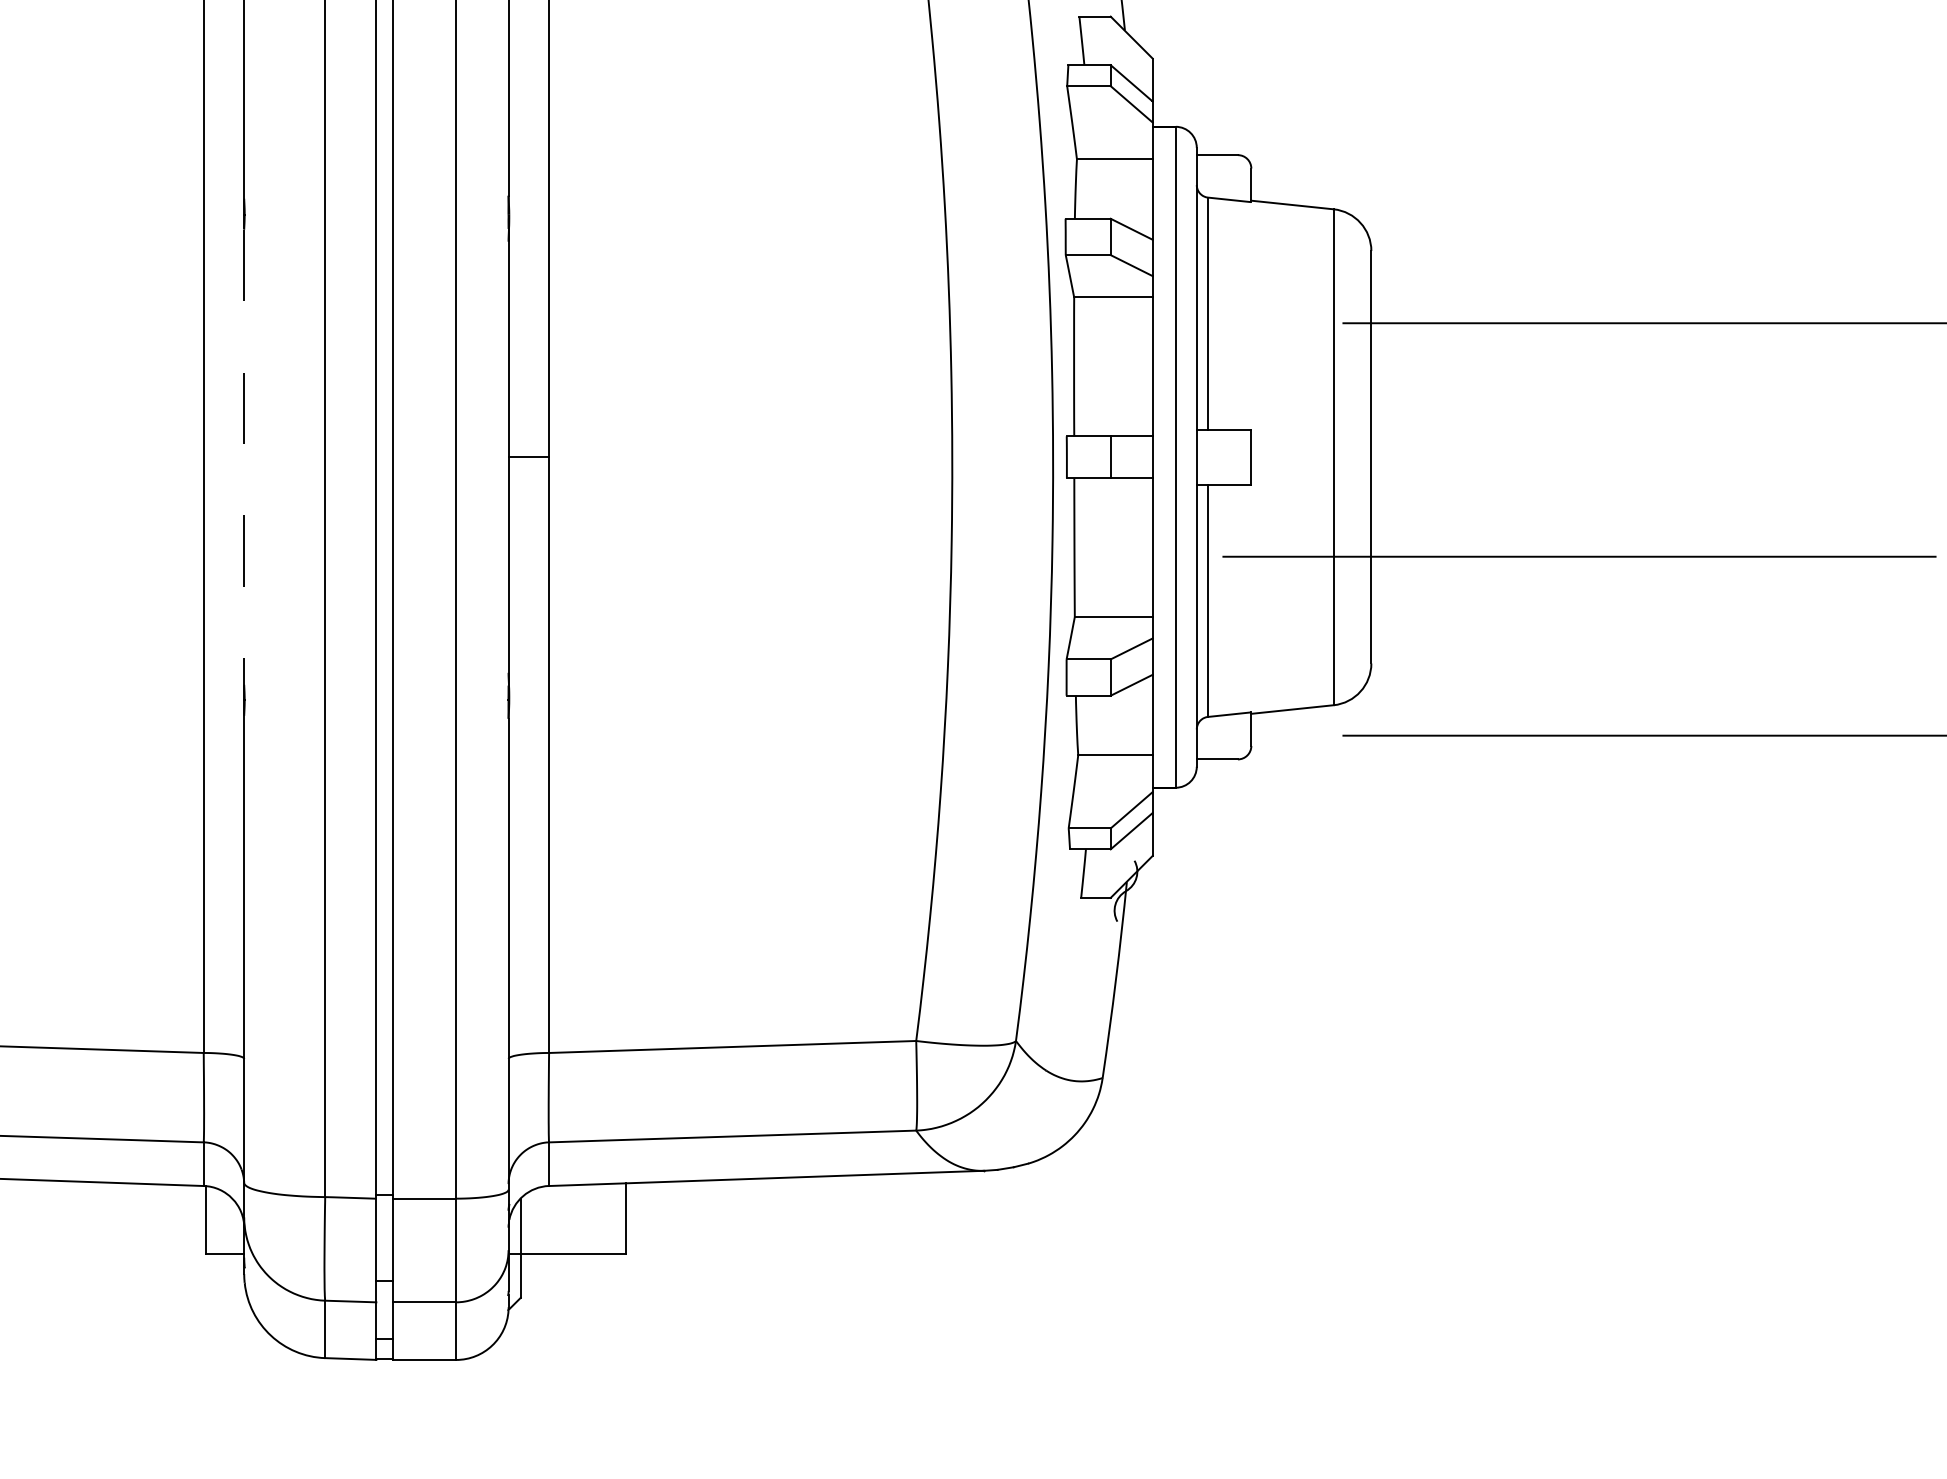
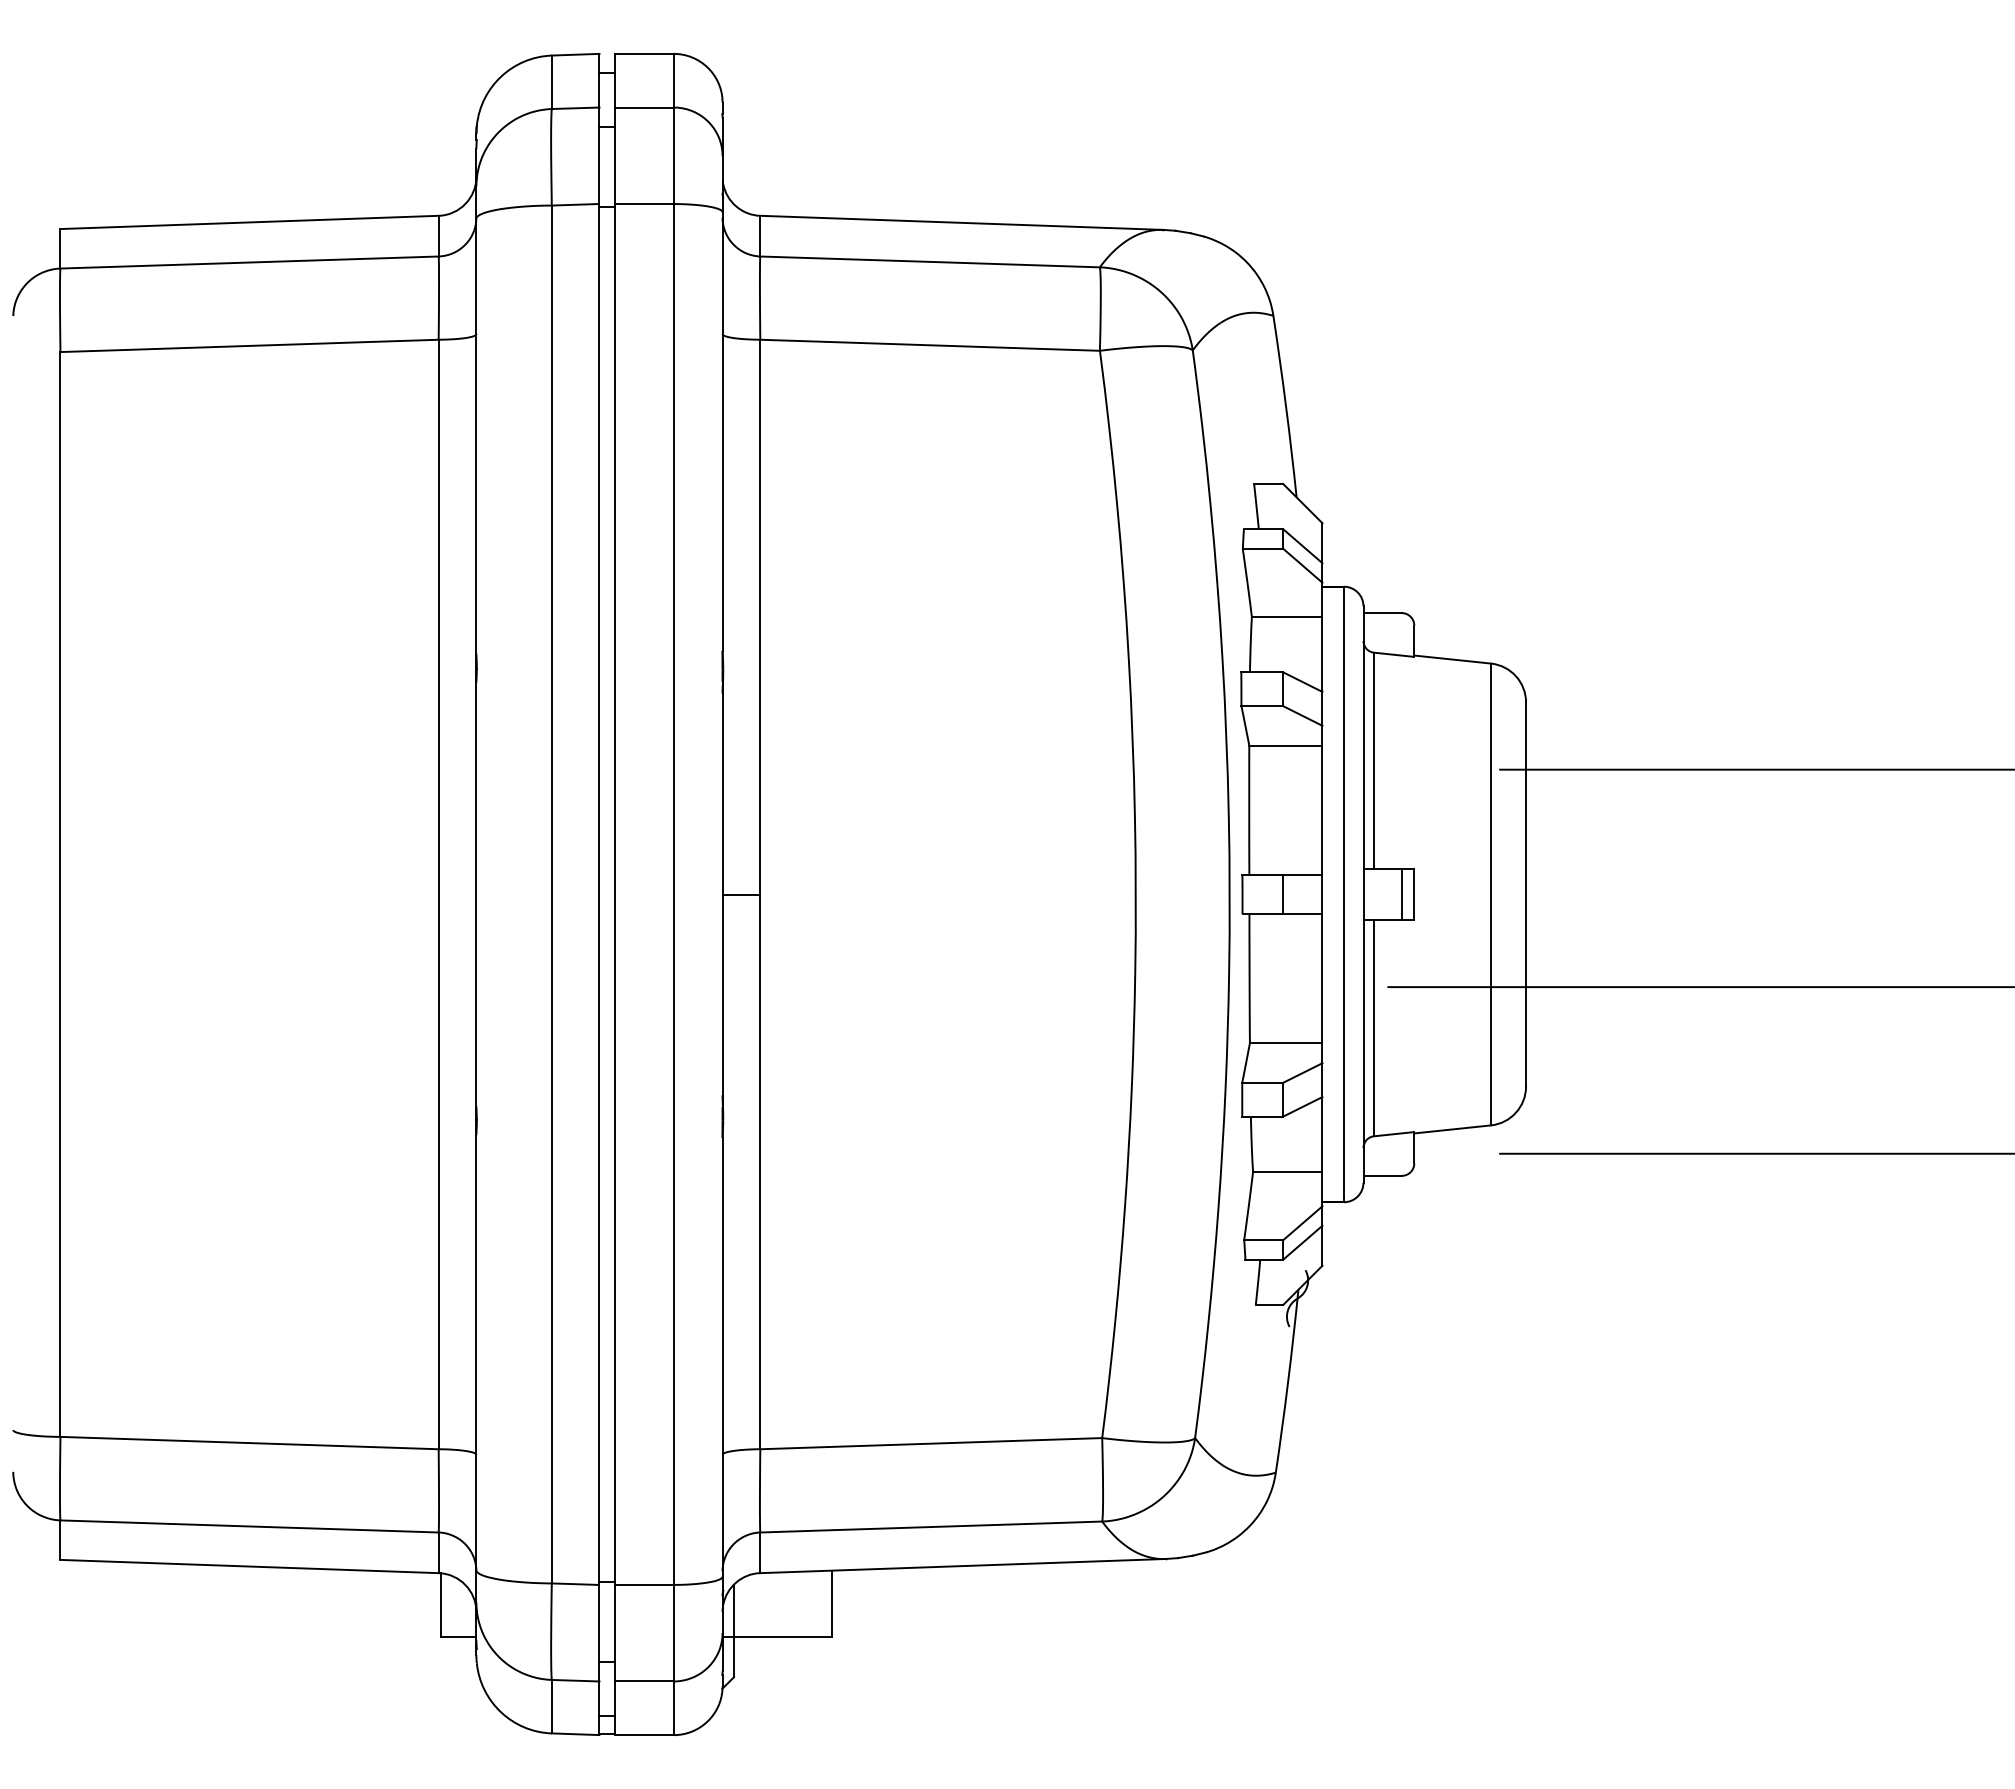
line: (244, 457) -> (476, 894), dashed -> solid
line: (1237, 457) -> (1401, 894), added

